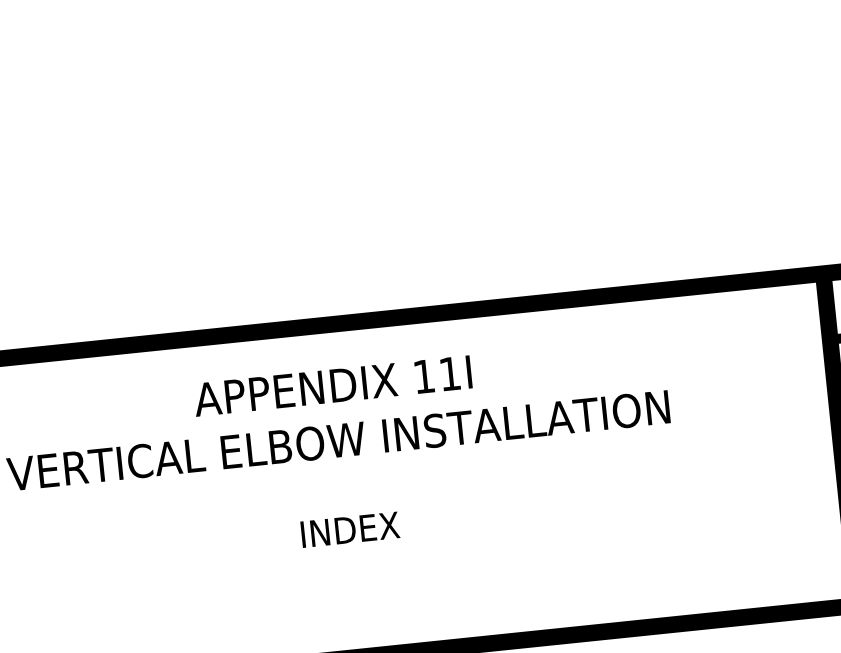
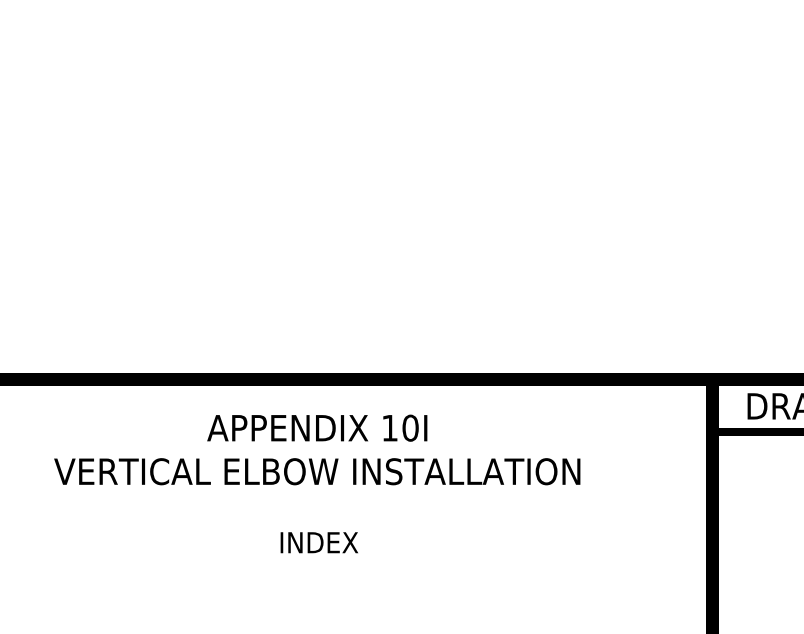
text: (449, 373) -> (410, 427), 11I -> 10I

